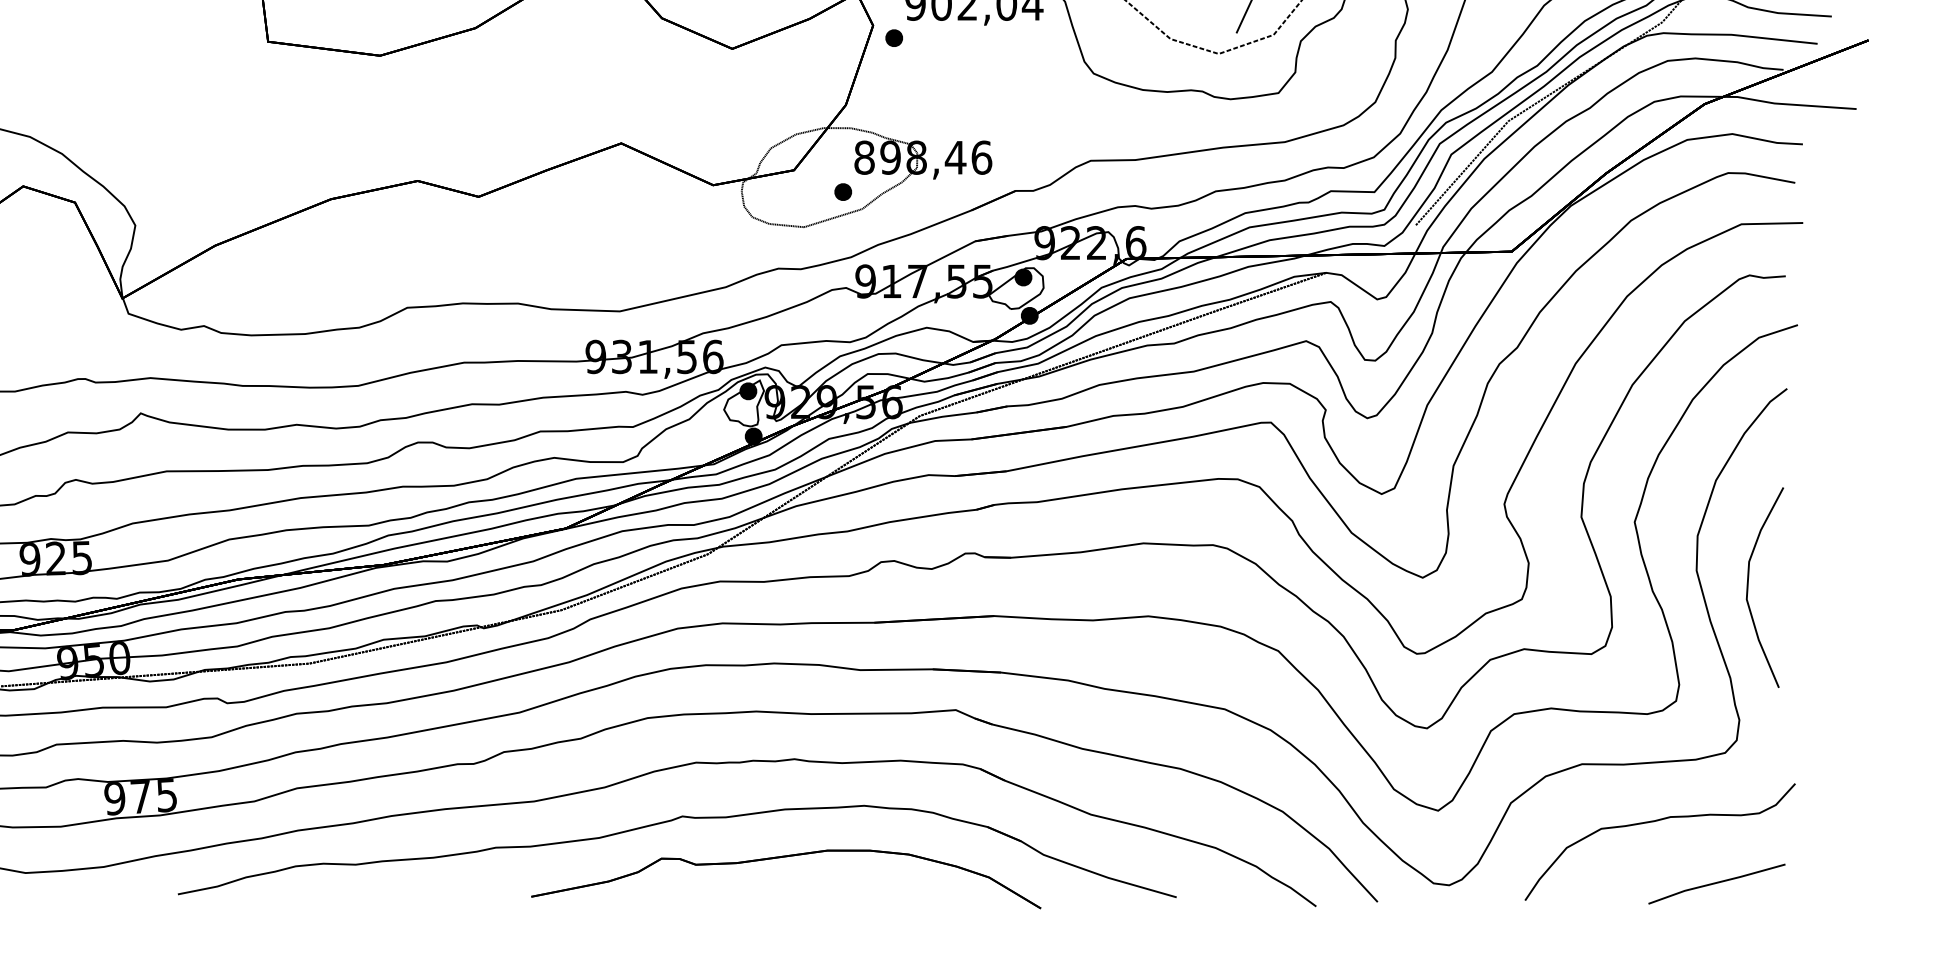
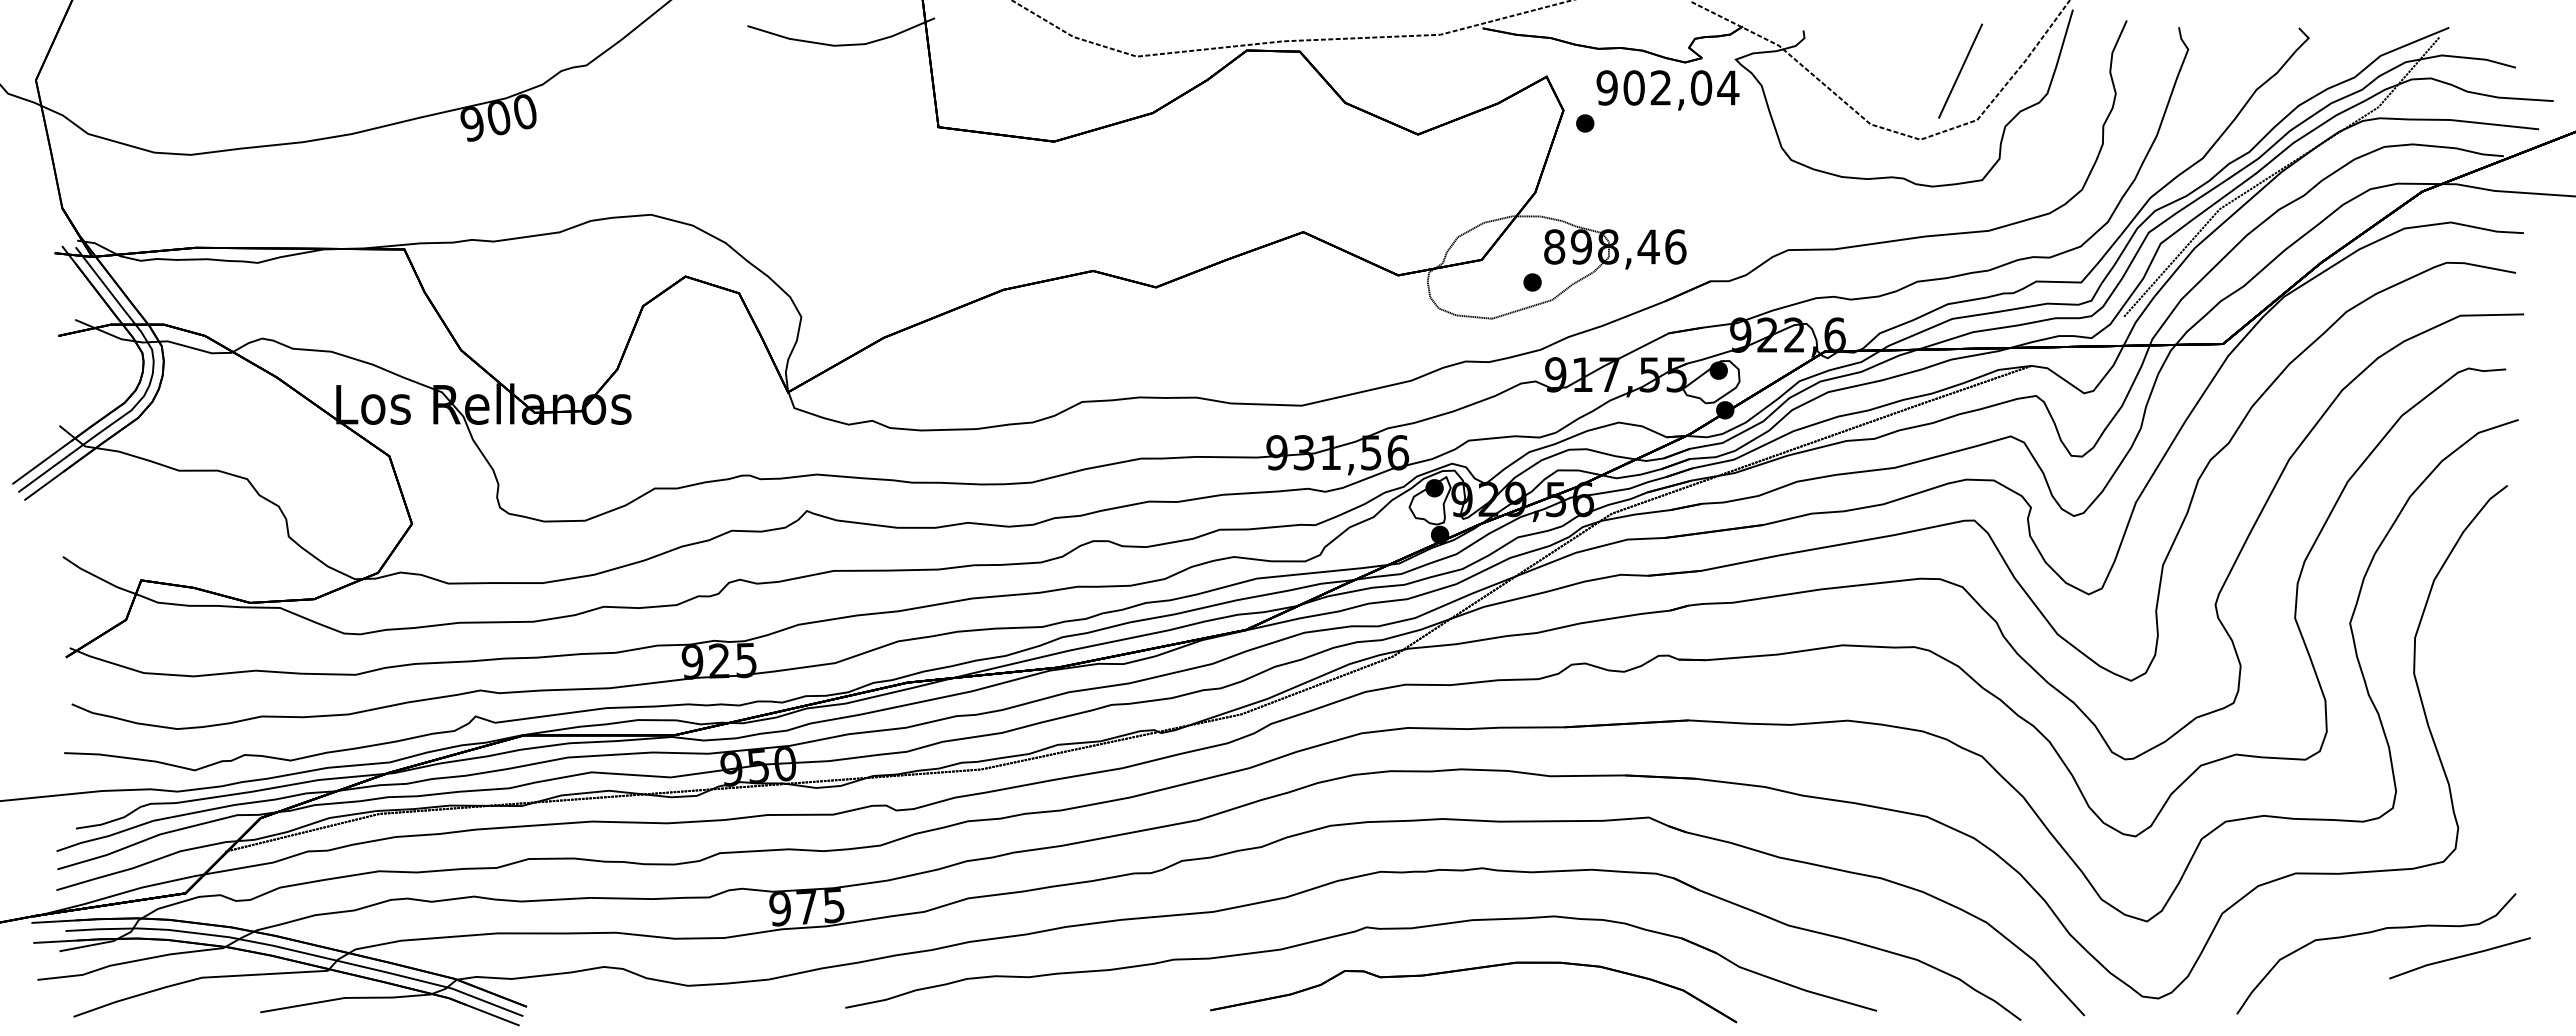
curve: (1748, 587) -> (2467, 690), removed
line: (1716, 883) -> (2459, 957), moved

